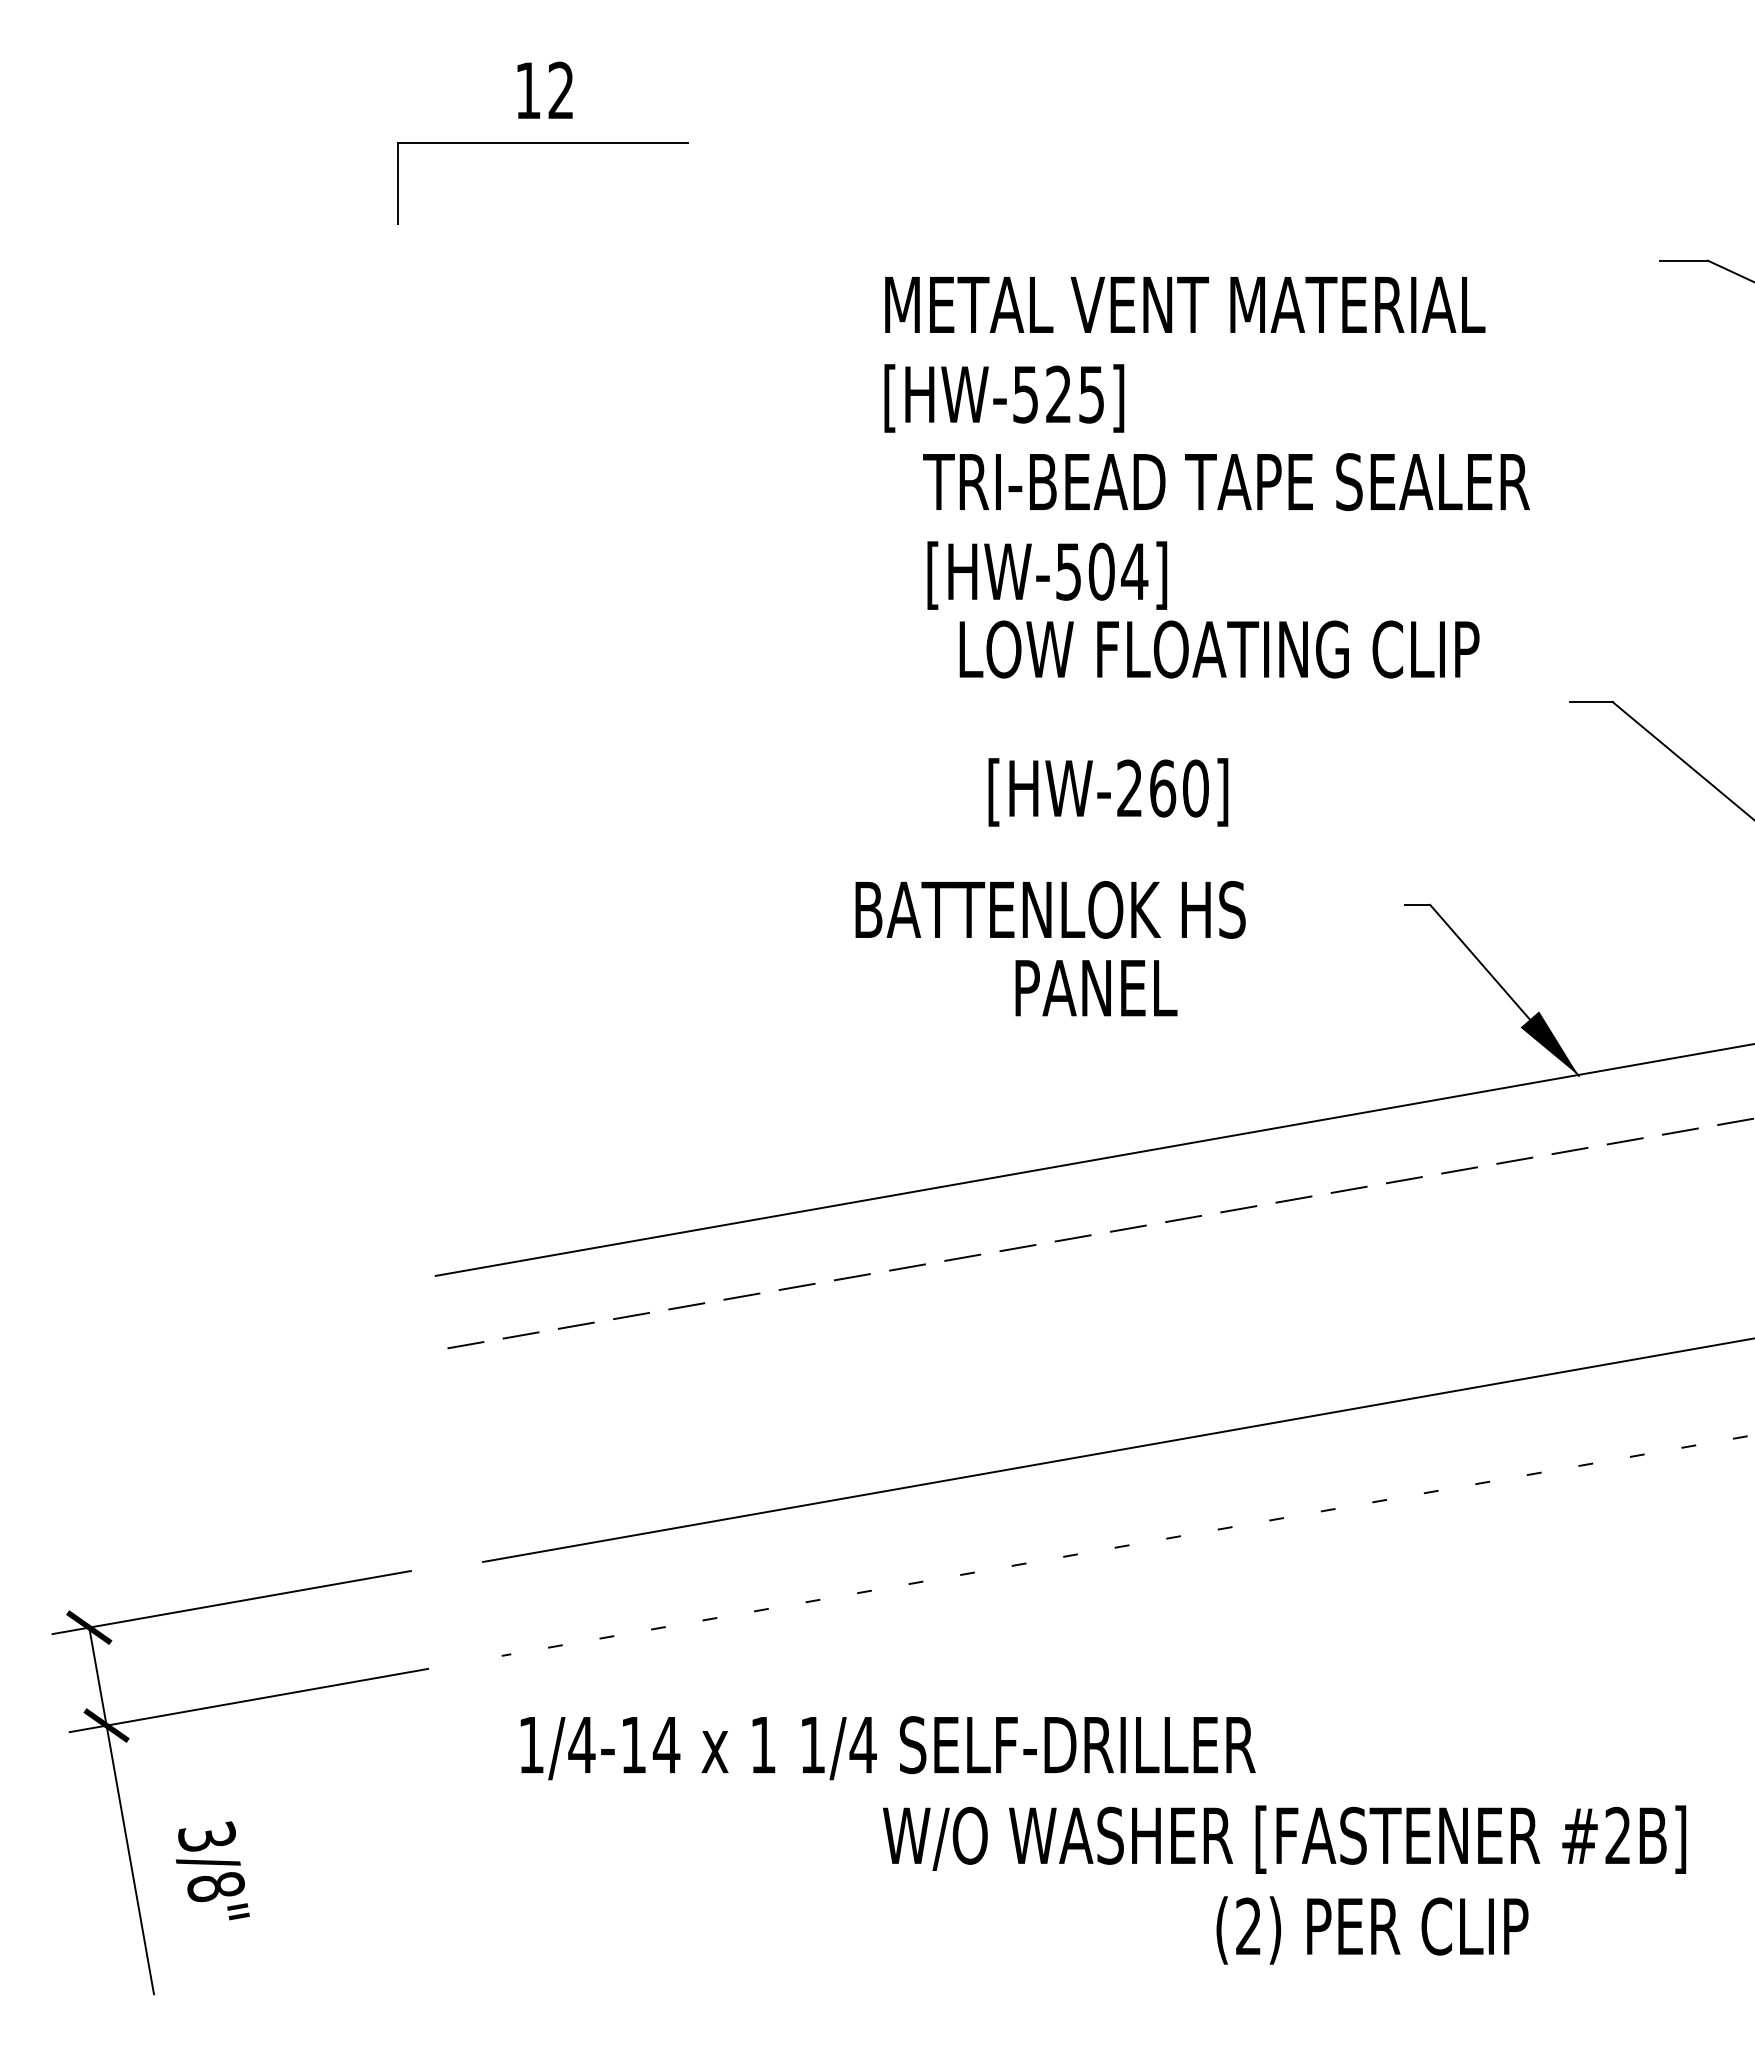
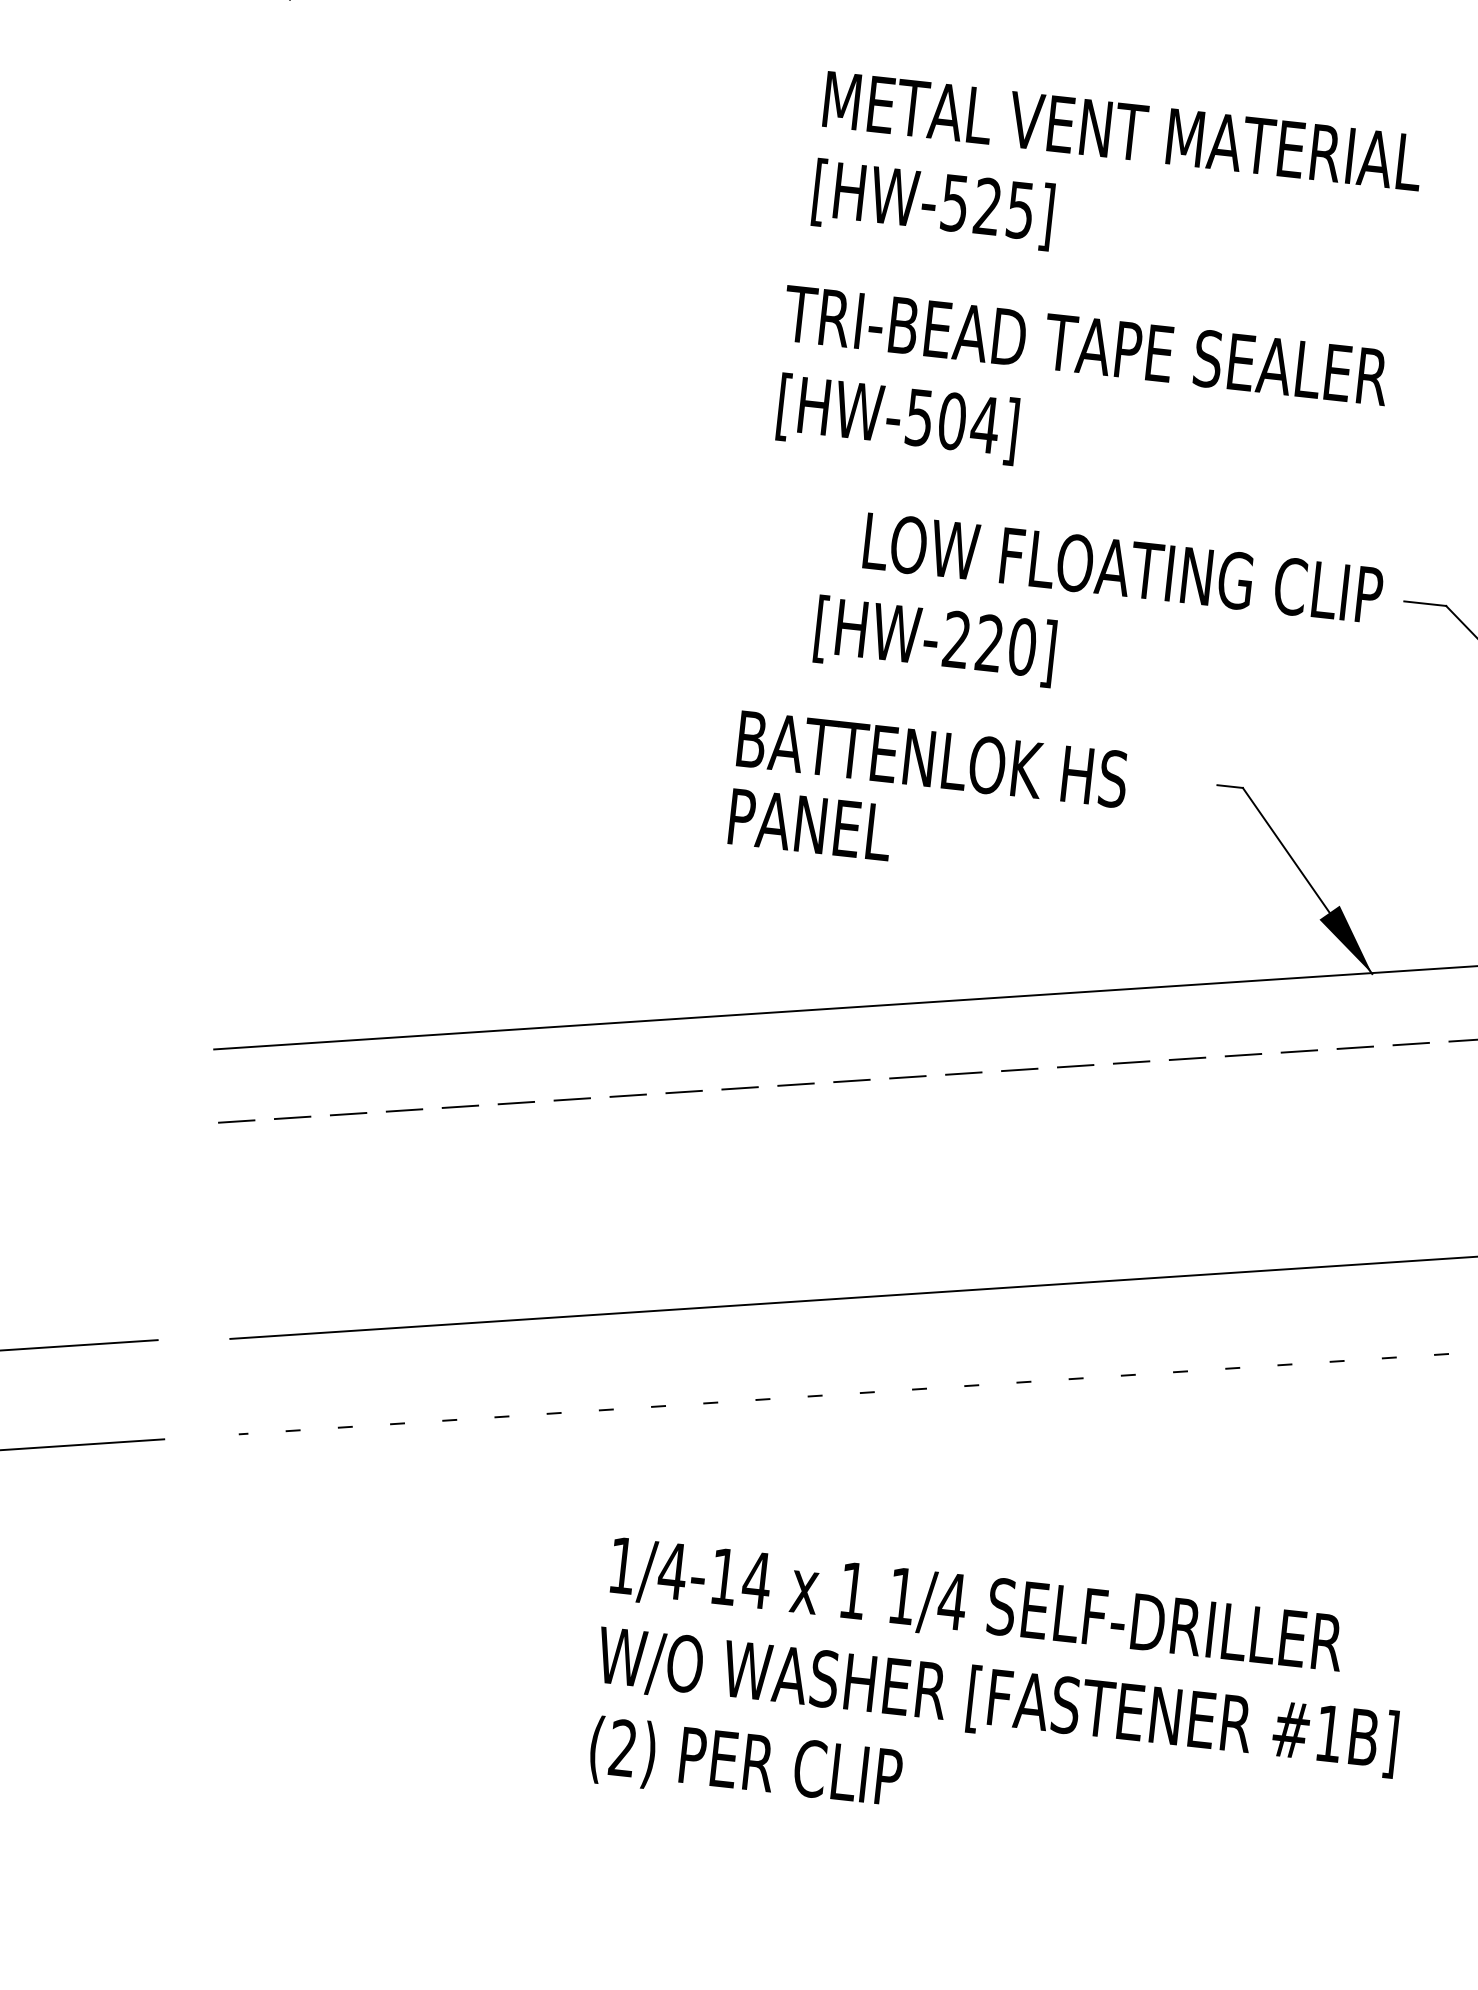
text: (1184, 354) -> (1117, 180), moved
text: (1219, 649) -> (1123, 568), moved
text: (1163, 788) -> (990, 643), [HW-260] -> [HW-220]
text: (1050, 909) -> (932, 758), moved
text: (1096, 988) -> (810, 825), moved
text: (887, 1748) -> (976, 1607), moved
text: (1617, 1834) -> (1328, 1732), #2B] -> #1B]
text: (1372, 1930) -> (745, 1765), moved

